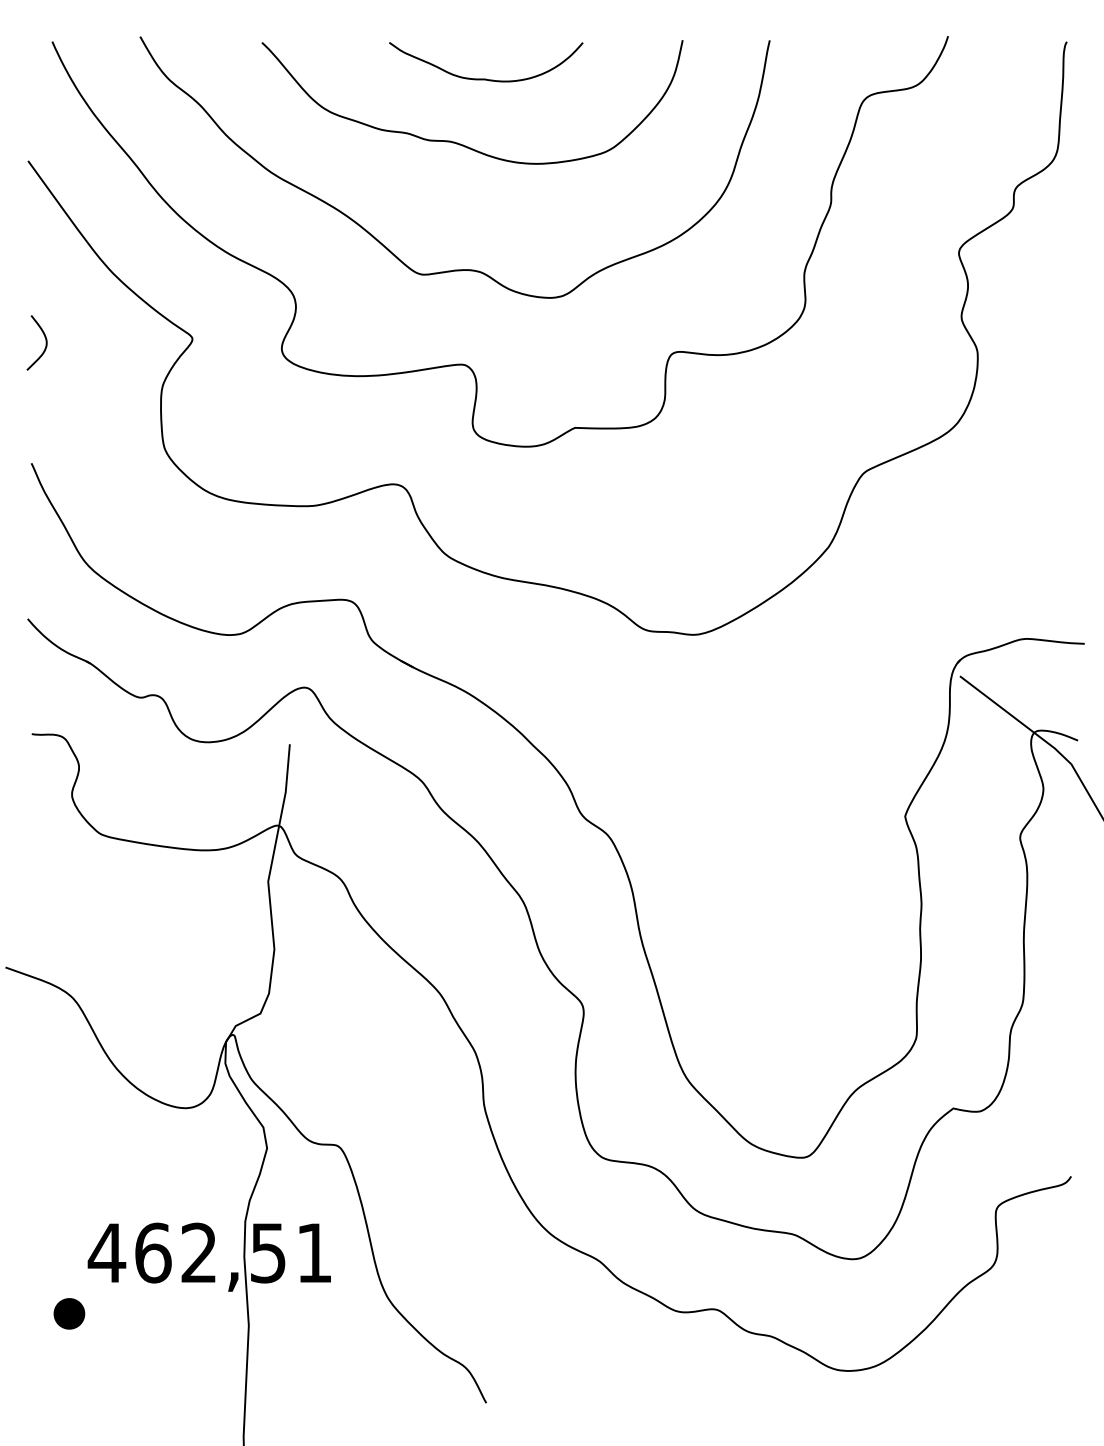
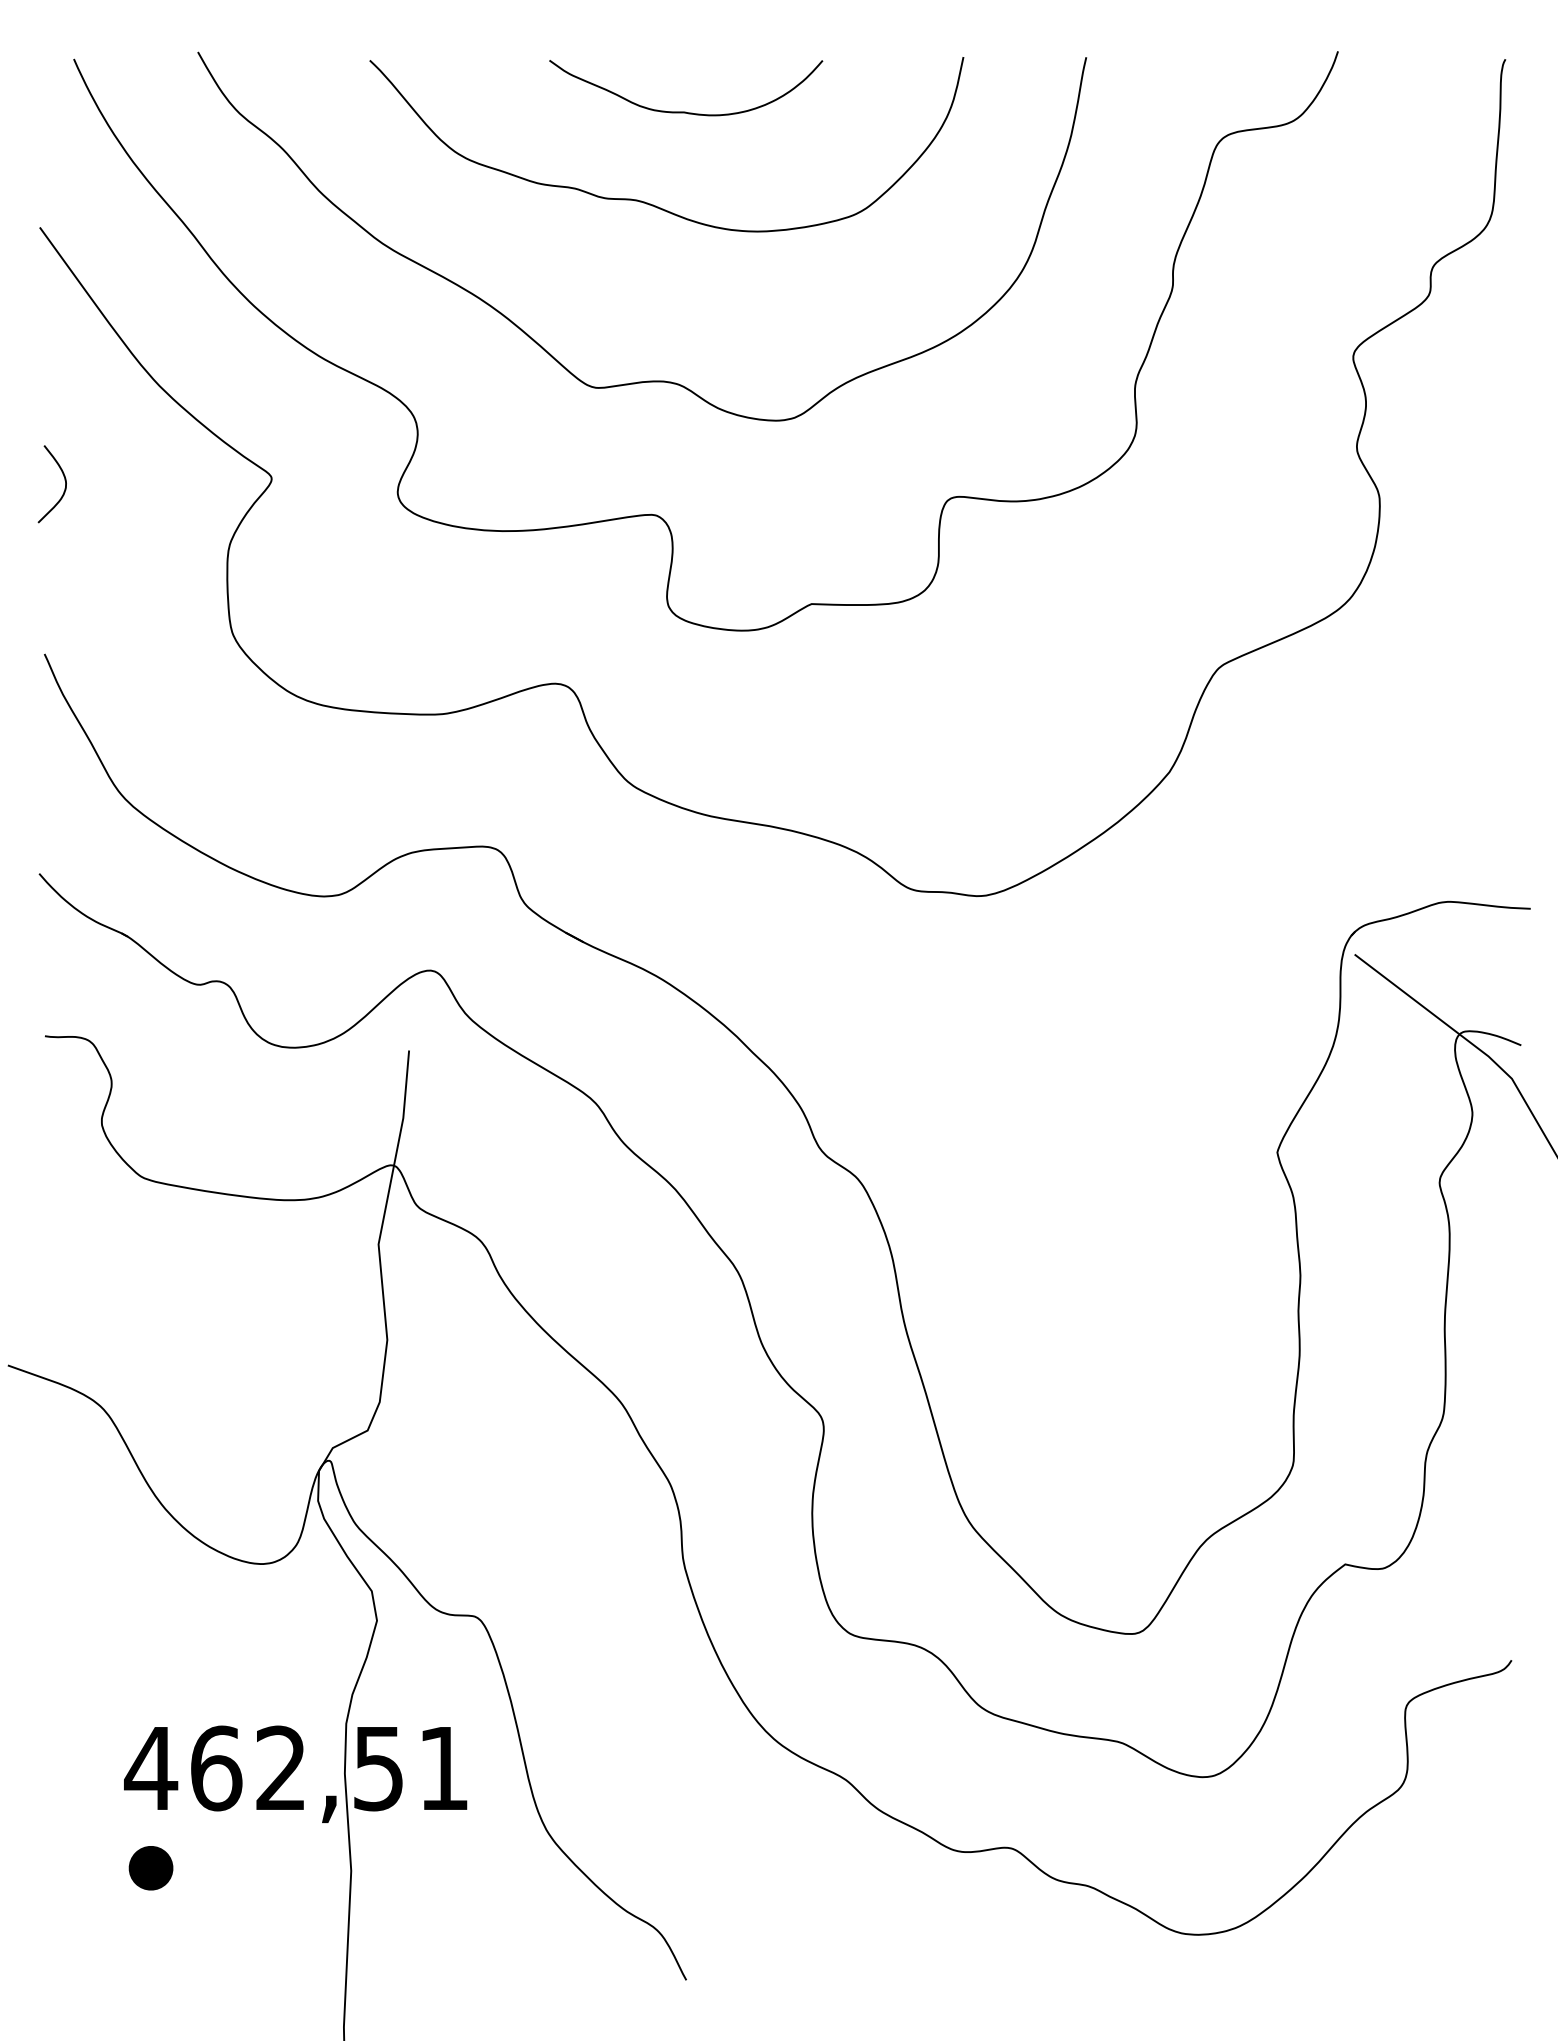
part: (69, 1314) -> (150, 1868), moved

